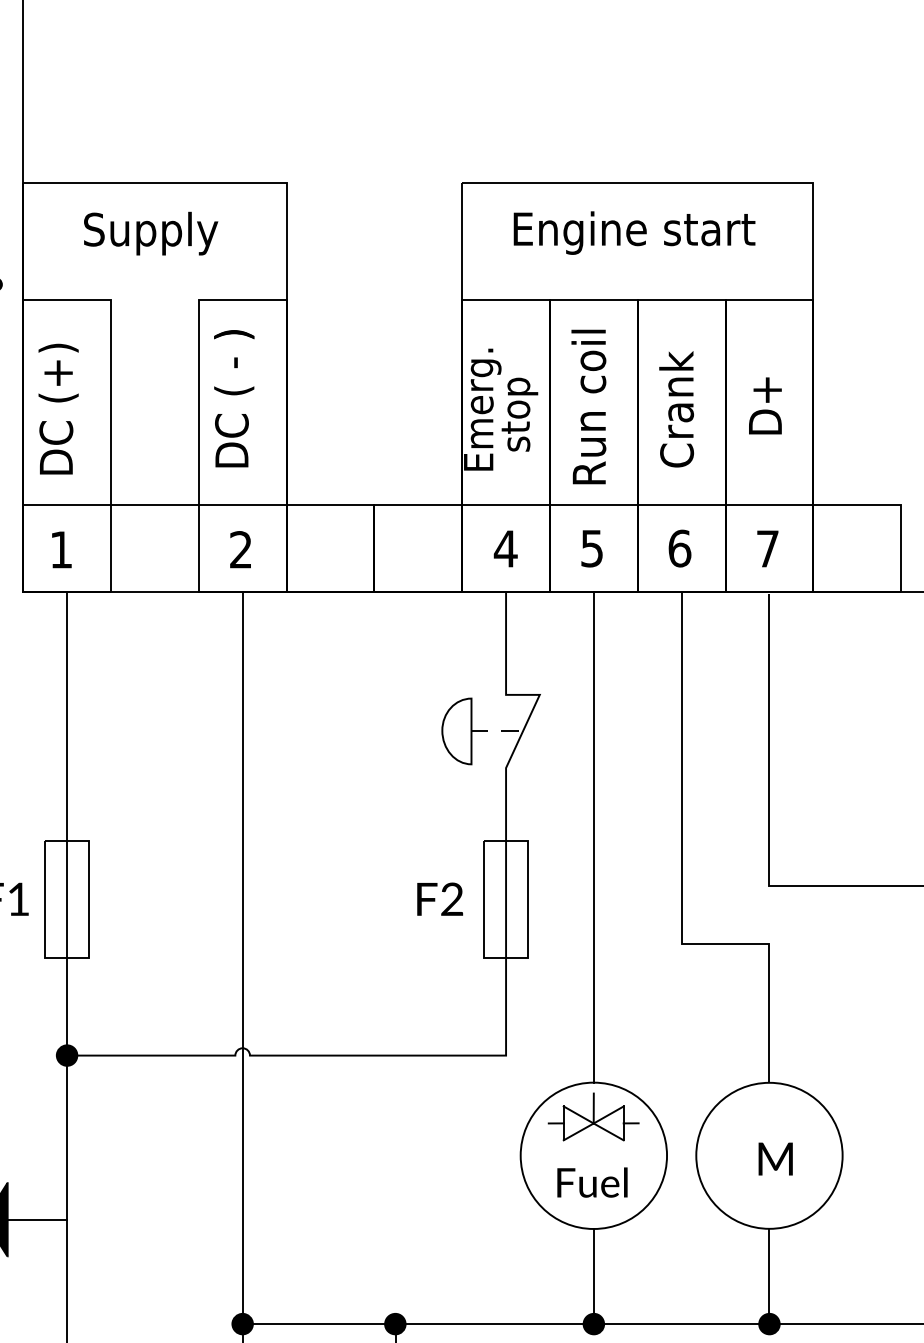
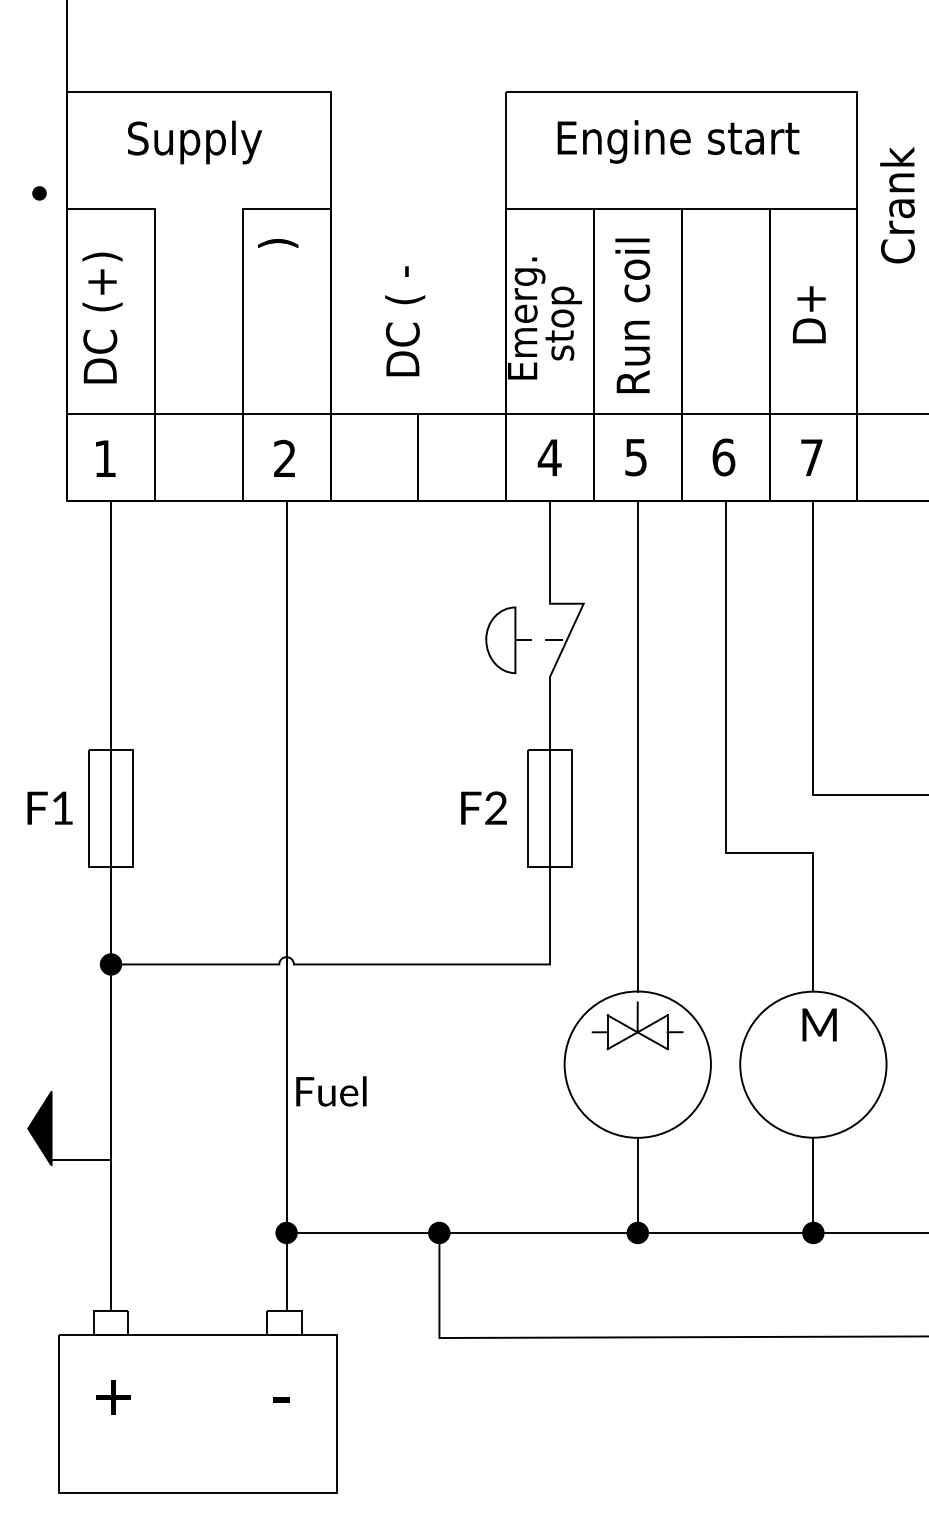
text: (676, 409) -> (897, 205), moved
text: (234, 412) -> (405, 321), moved
text: (775, 1158) -> (819, 1024), moved
text: (592, 1182) -> (331, 1091), moved
line: (37, 1219) -> (81, 1159), moved

